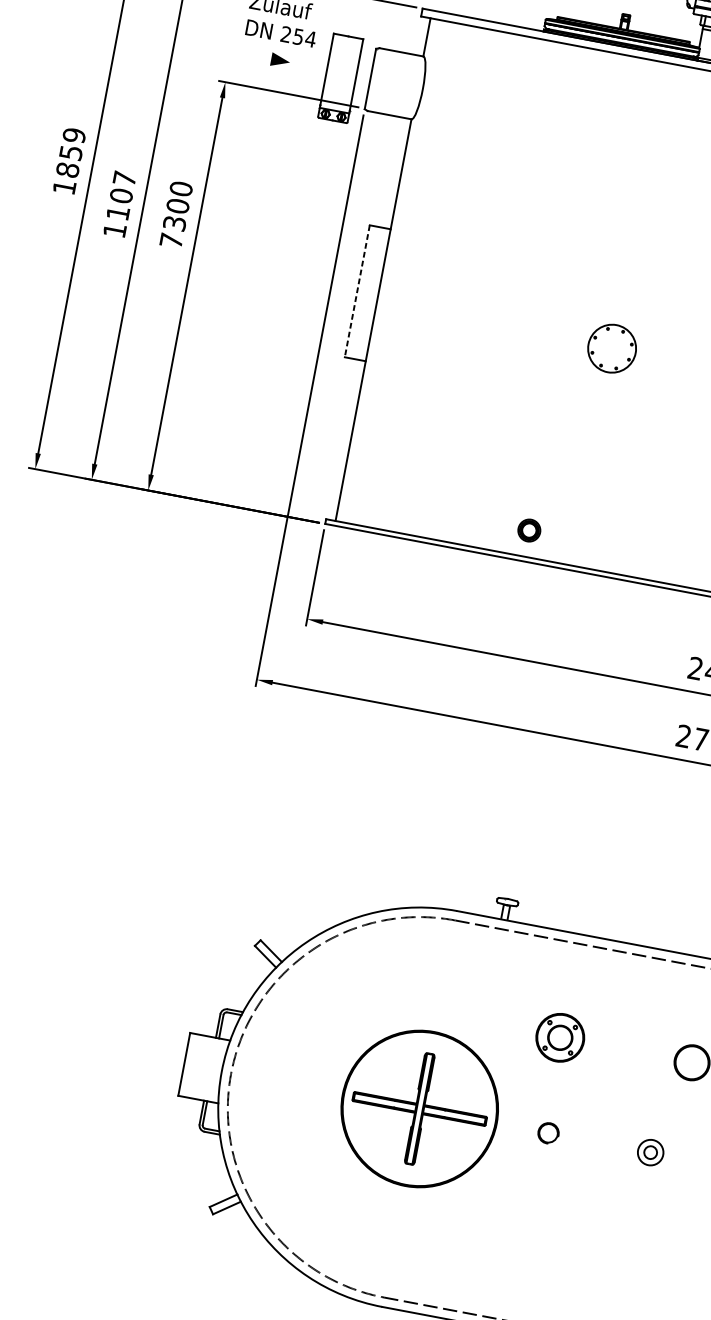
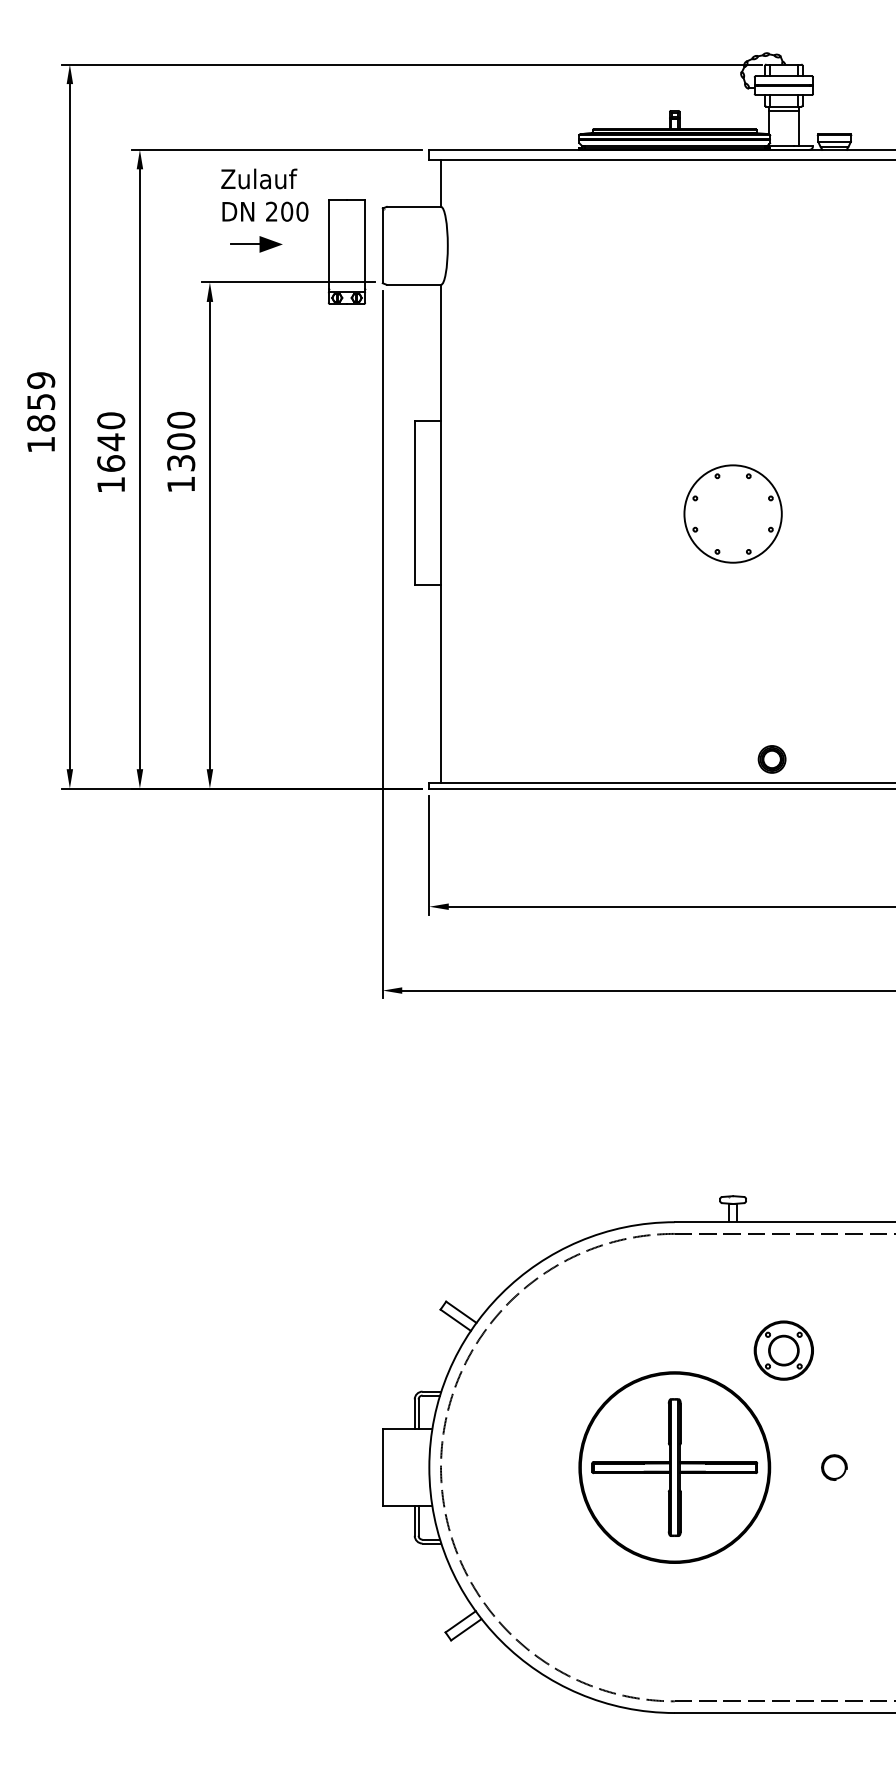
text: (304, 37) -> (294, 211), 254 -> 200
line: (259, 56) -> (245, 244), added
text: (121, 195) -> (111, 441), 1107 -> 1640
text: (170, 240) -> (180, 484), 7300 -> 1300
line: (357, 291) -> (415, 502), dashed -> solid
part: (611, 348) -> (732, 513), size x1.67
part: (528, 530) -> (771, 759), moved
part: (559, 1037) -> (783, 1350), moved

